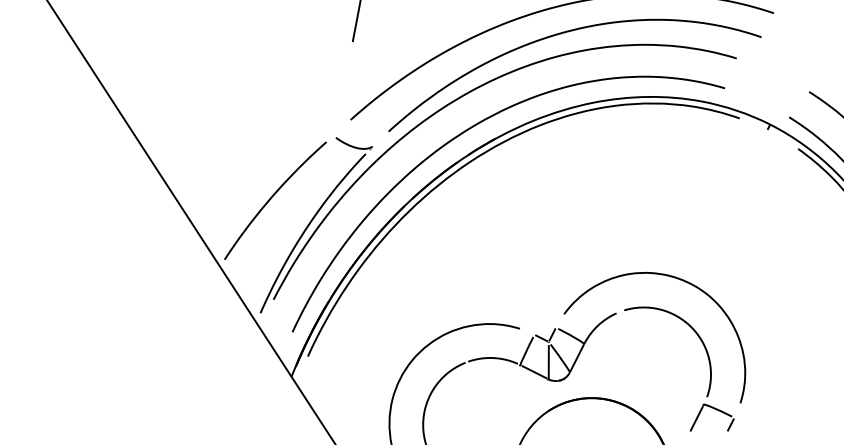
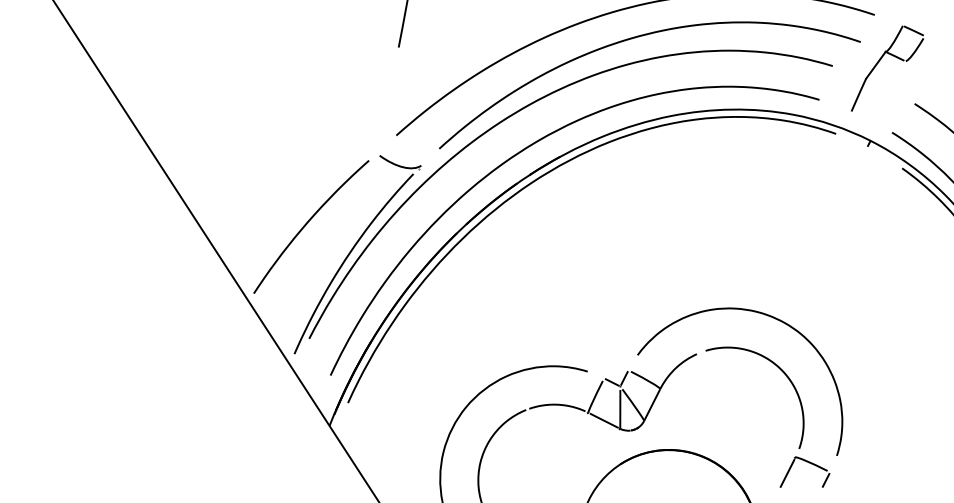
part: (778, 54) -> (879, 61), added

